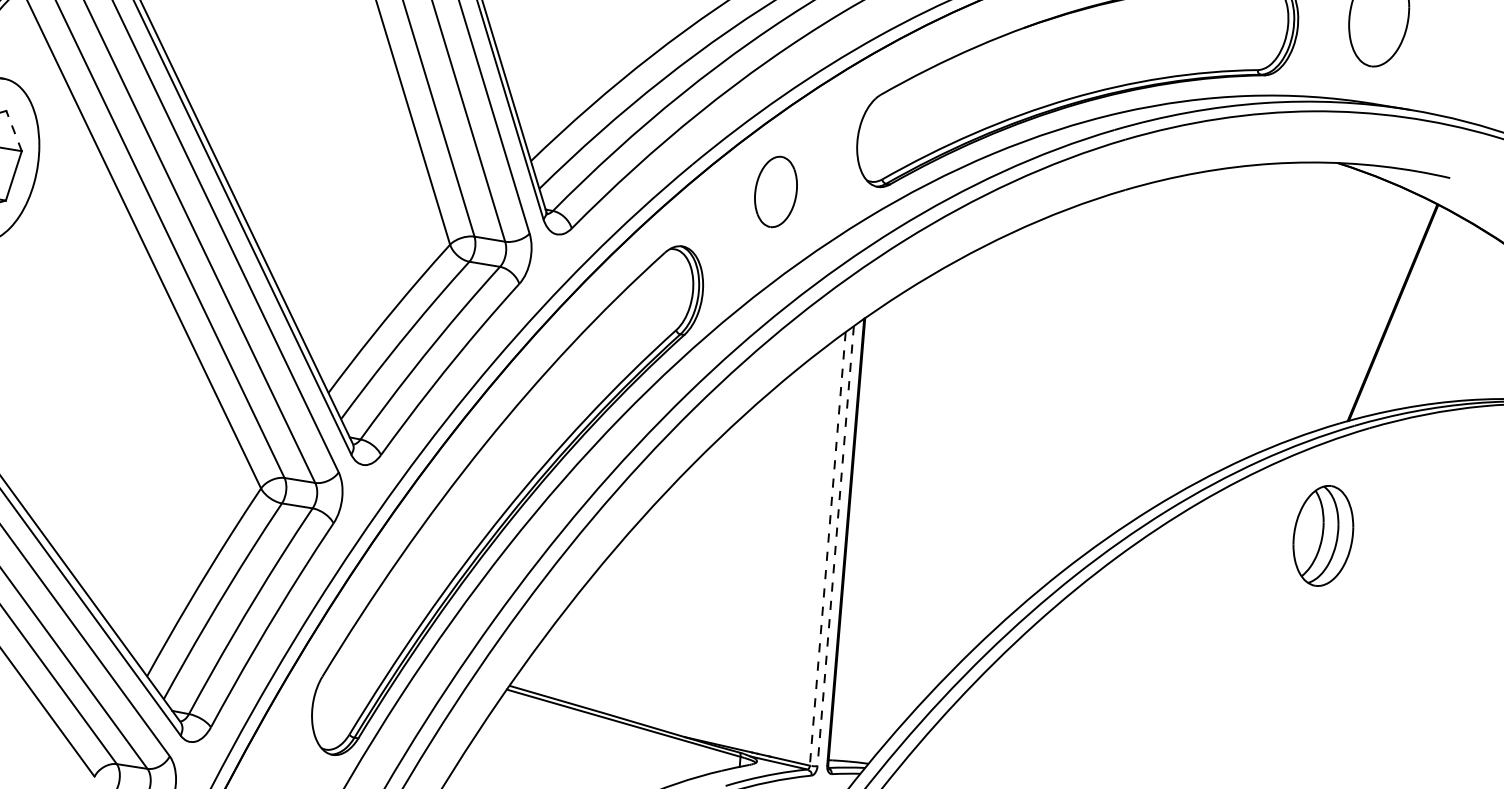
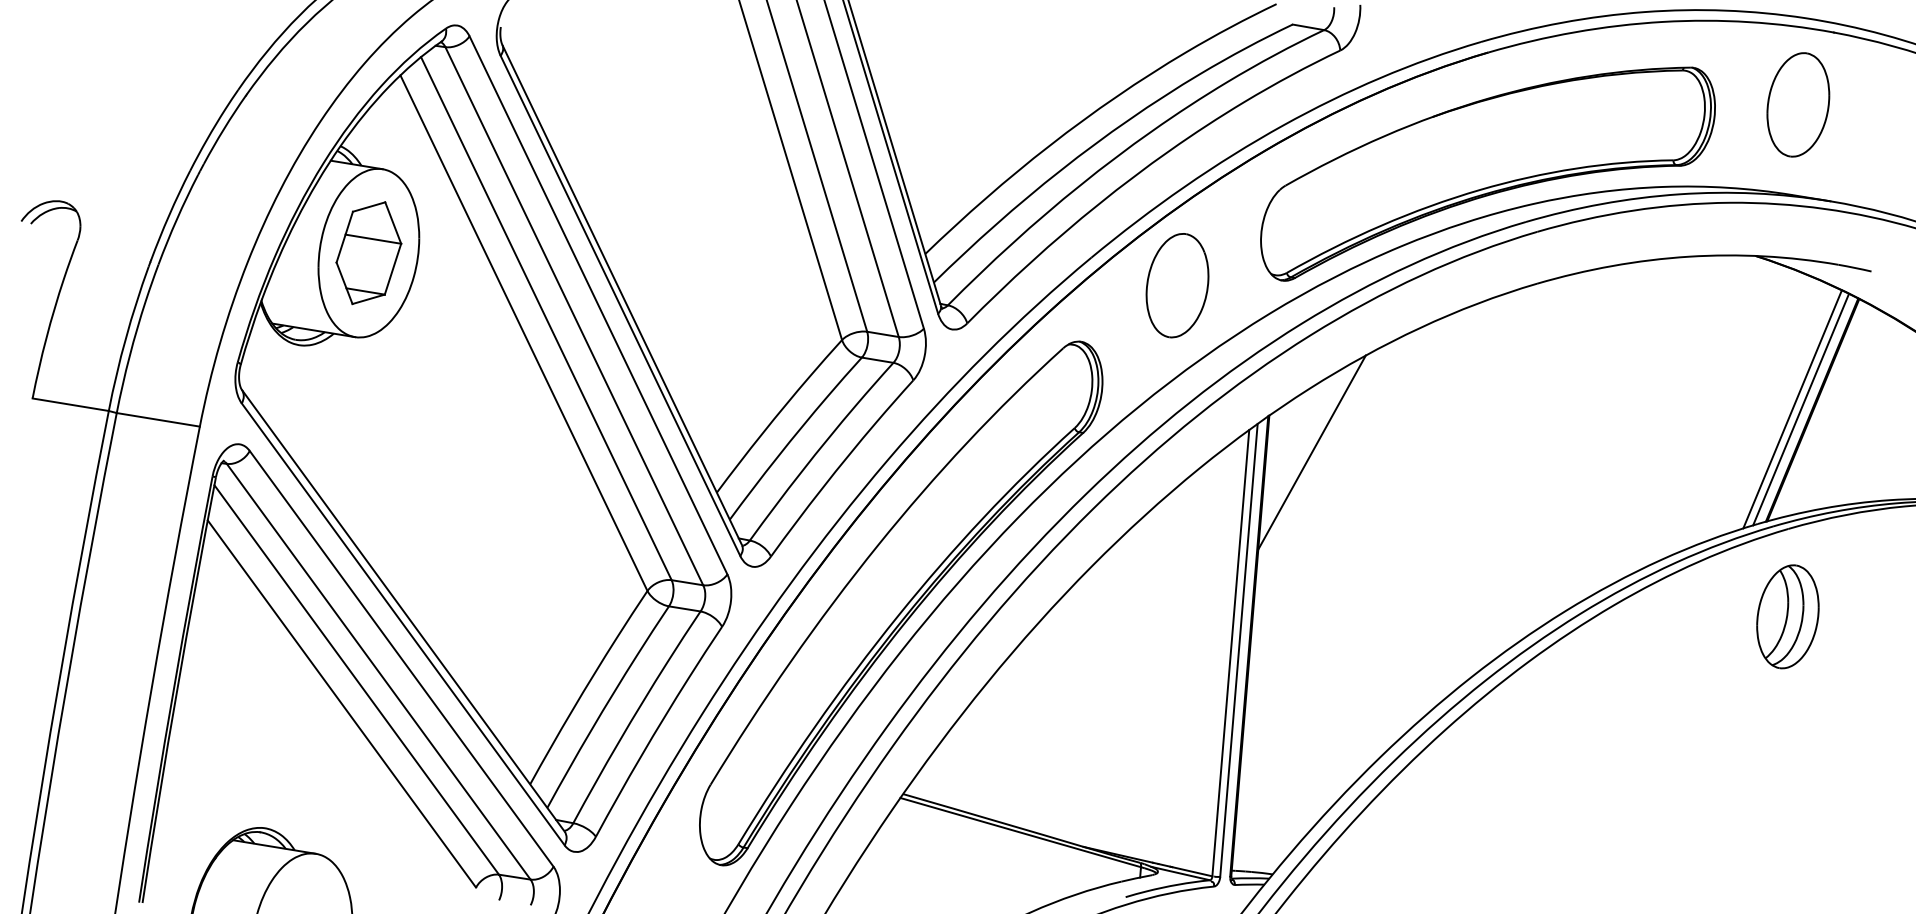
line: (14, 130) -> (393, 222), dashed -> solid
part: (775, 191) -> (1177, 285), size x1.43
line: (1373, 312) -> (1792, 409), added
line: (1382, 312) -> (1801, 409), added
line: (906, 353) -> (1311, 452), added
part: (1322, 535) -> (1787, 616), moved
line: (835, 546) -> (1238, 650), dashed -> solid
line: (827, 549) -> (1230, 653), dashed -> solid

